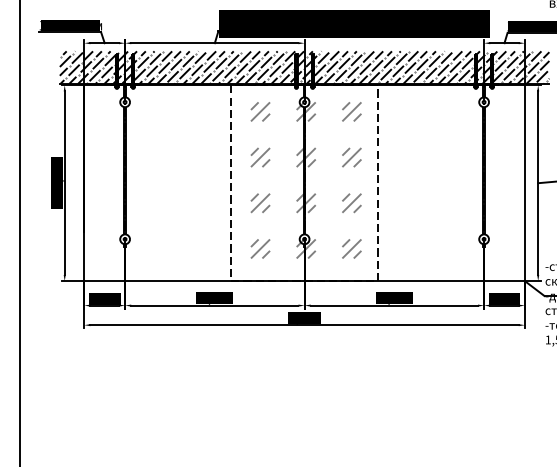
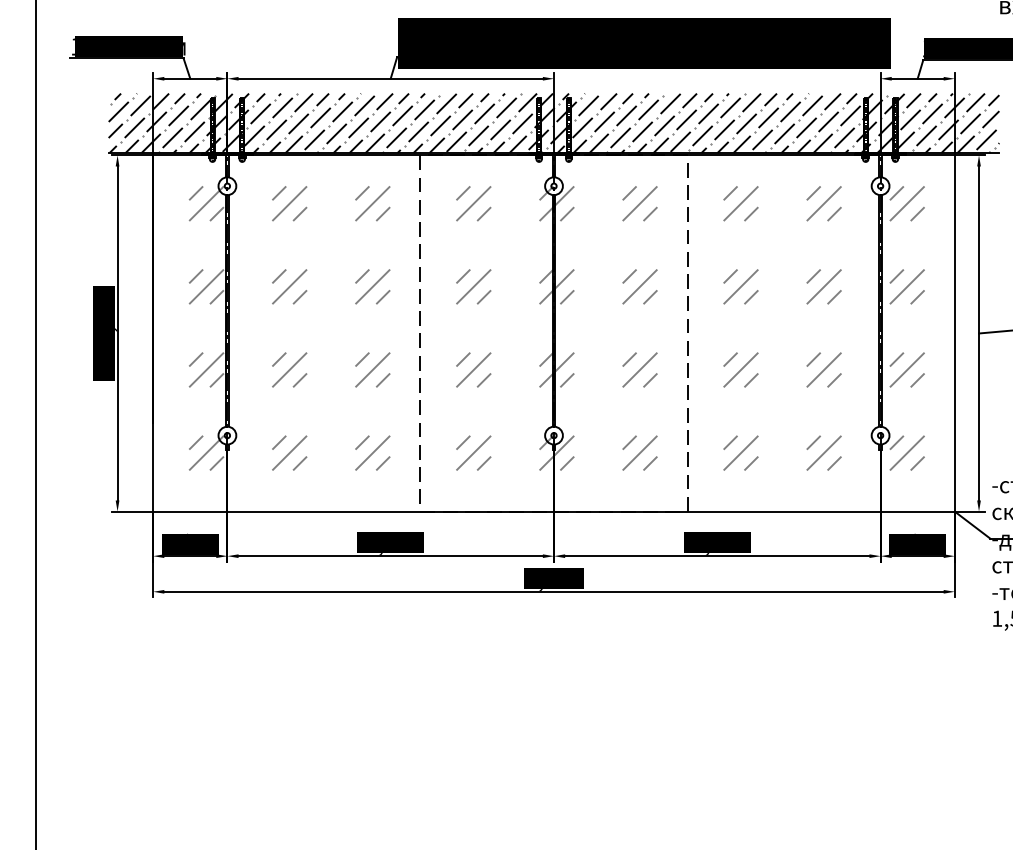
hatch: (159, 180) -> (289, 328), added
hatch: (452, 180) -> (823, 328), added

